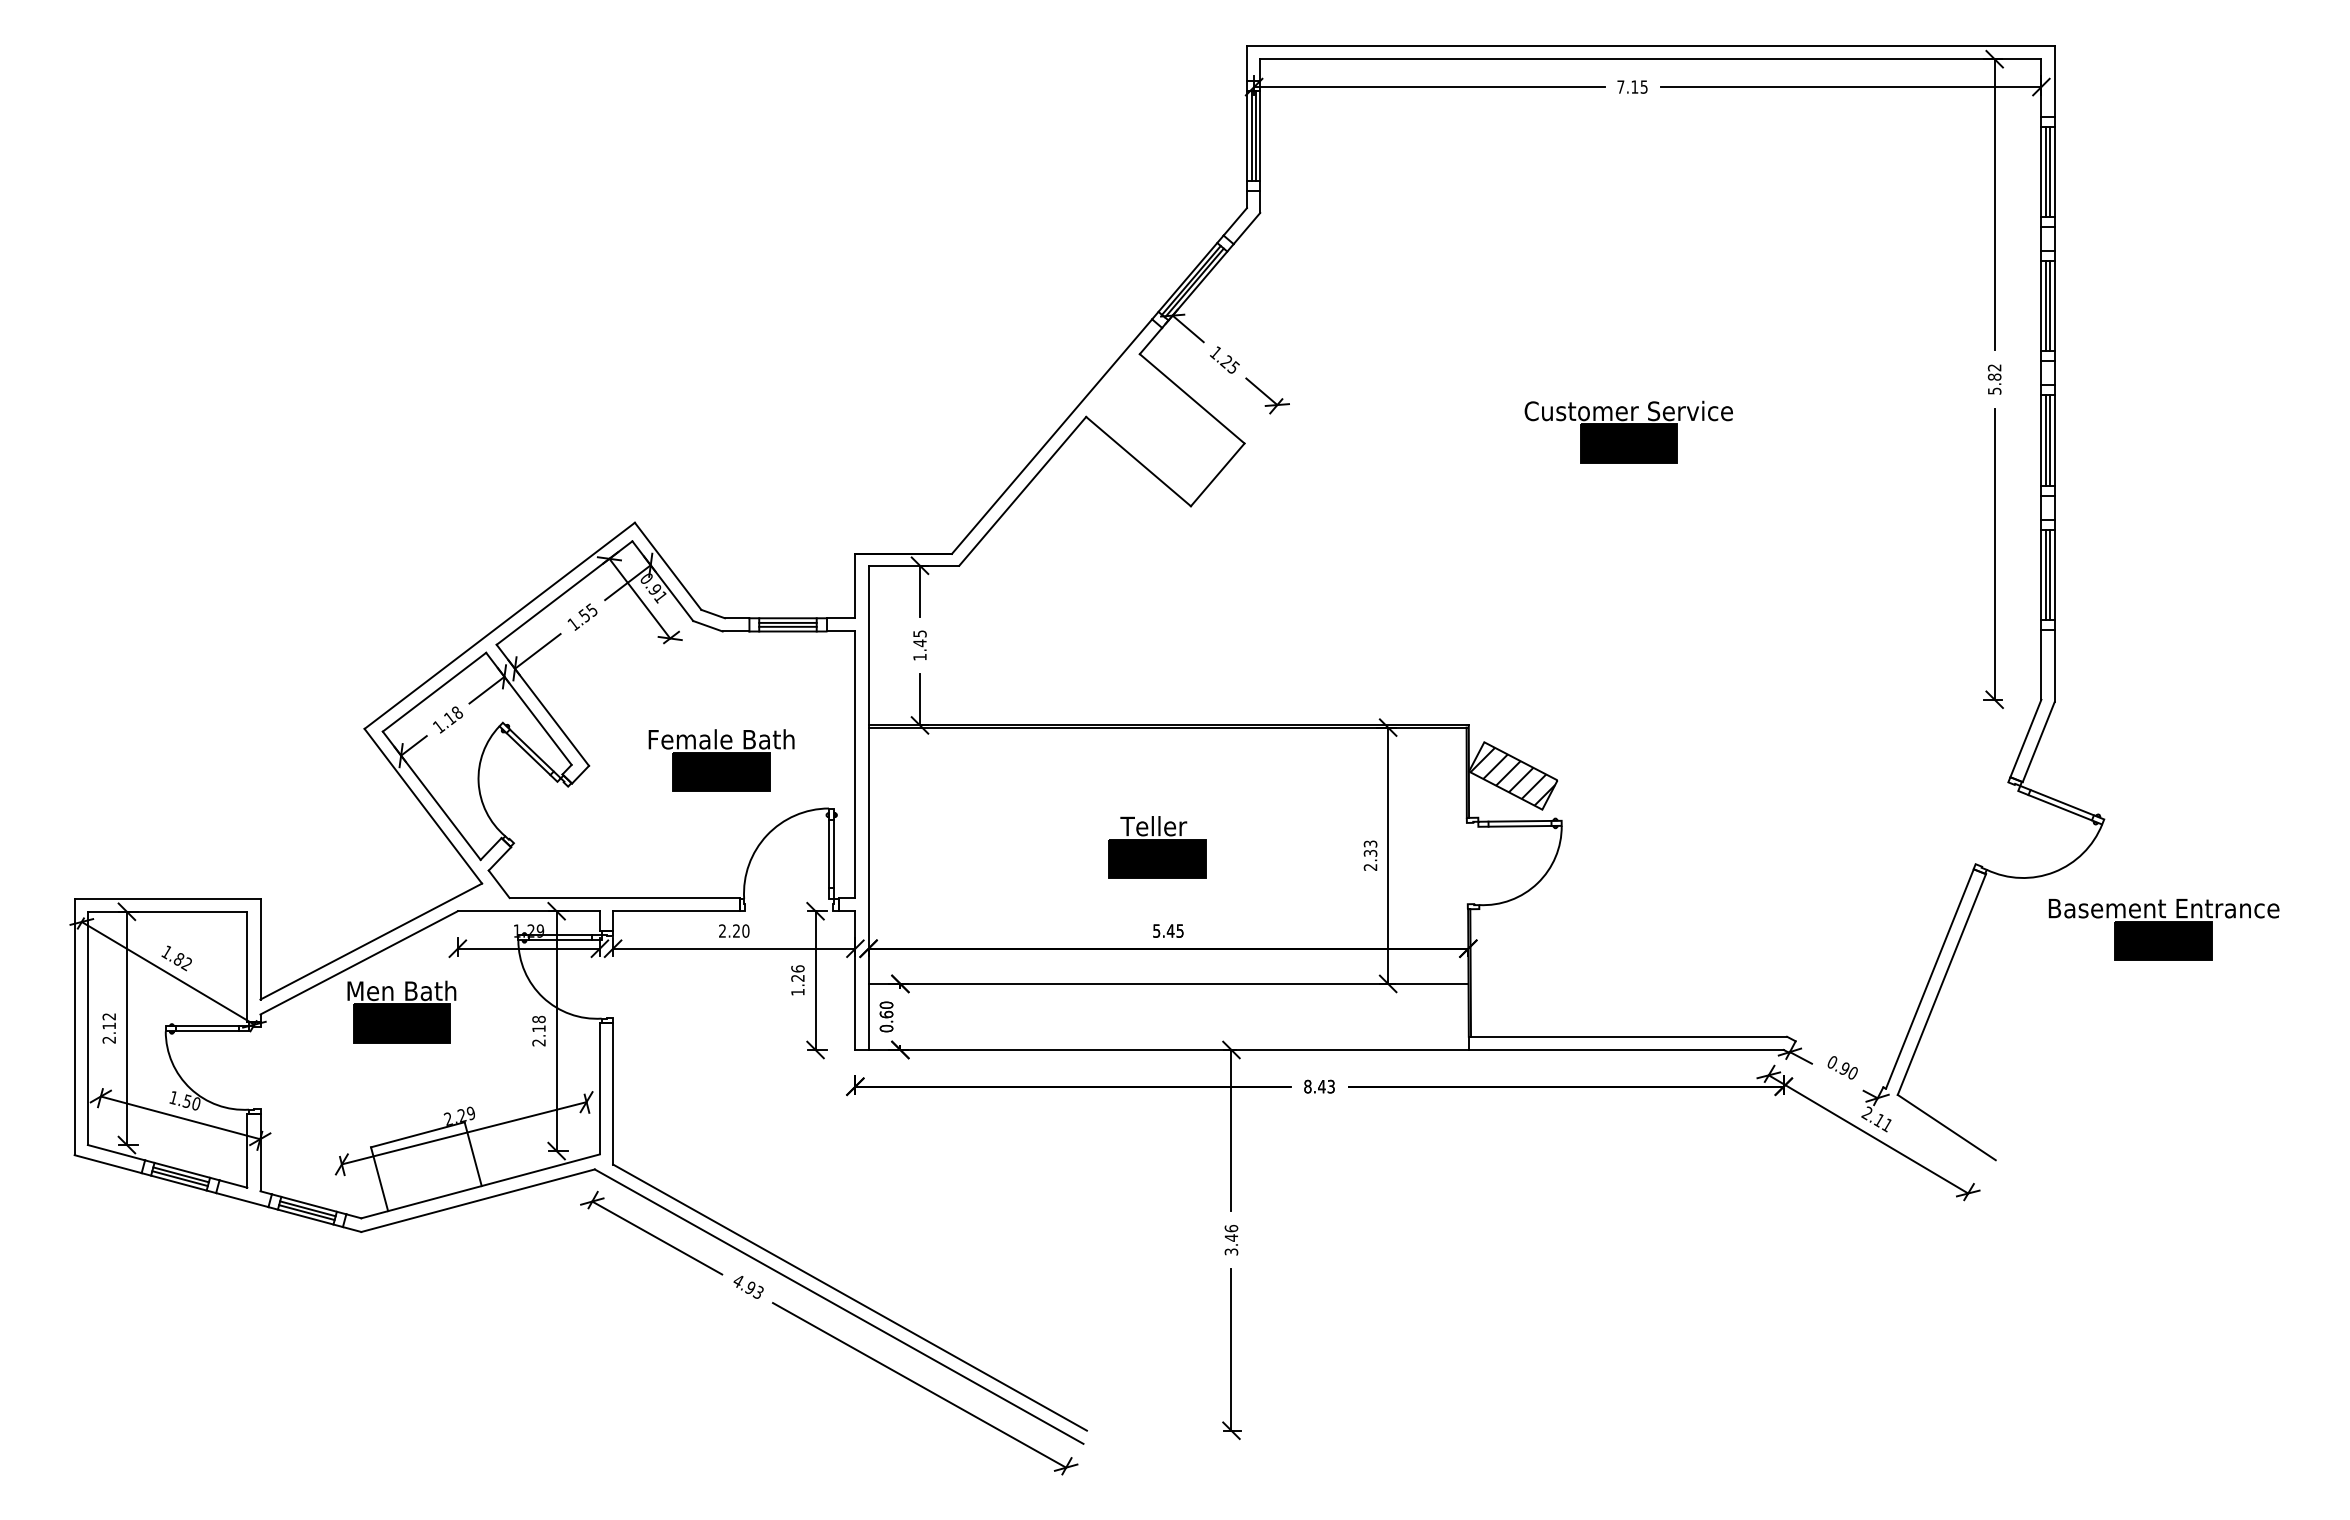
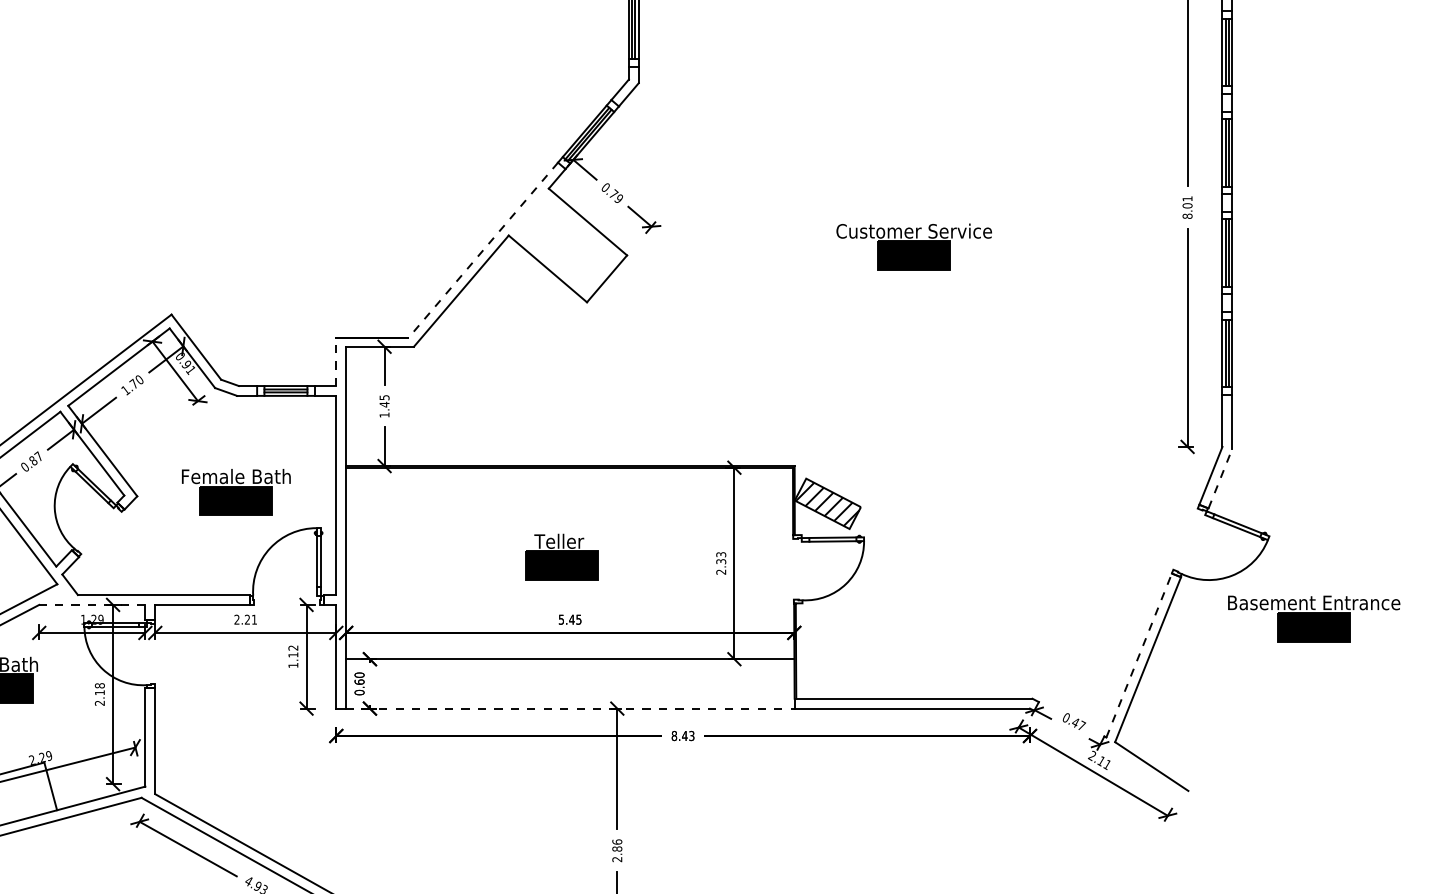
text: (1224, 359) -> (612, 192), 1.25 -> 0.79
text: (1994, 379) -> (1187, 207), 5.82 -> 8.01
line: (1051, 437) -> (482, 250), solid -> dashed
line: (855, 585) -> (336, 361), solid -> dashed
text: (587, 612) -> (136, 381), 1.55 -> 1.70
text: (448, 719) -> (32, 461), 1.18 -> 0.87
line: (2038, 742) -> (1220, 478), solid -> dashed
line: (528, 911) -> (92, 605), solid -> dashed
text: (745, 930) -> (254, 619), 2.20 -> 2.21
text: (797, 973) -> (293, 651), 1.26 -> 1.12
line: (1930, 978) -> (1139, 655), solid -> dashed
line: (1169, 1049) -> (571, 708), solid -> dashed
text: (1848, 1070) -> (1078, 723), 0.90 -> 0.47
text: (1231, 1244) -> (617, 853), 3.46 -> 2.86

